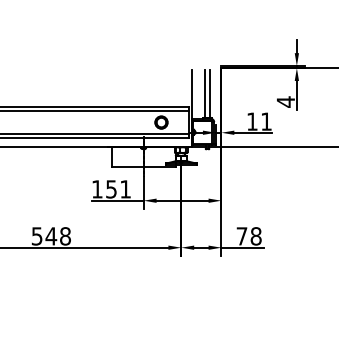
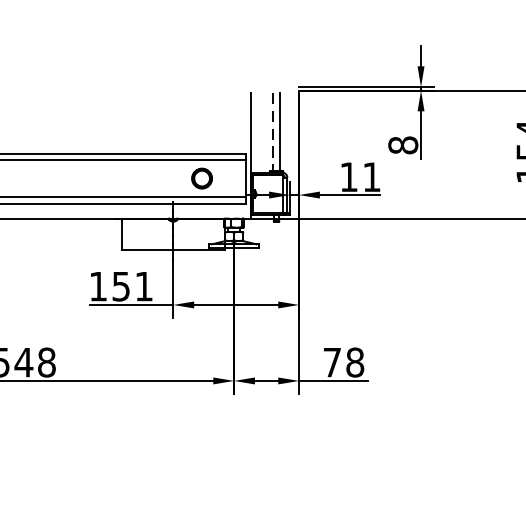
line: (205, 94) -> (273, 133), solid -> dashed
text: (285, 101) -> (402, 144), 4 -> 8

